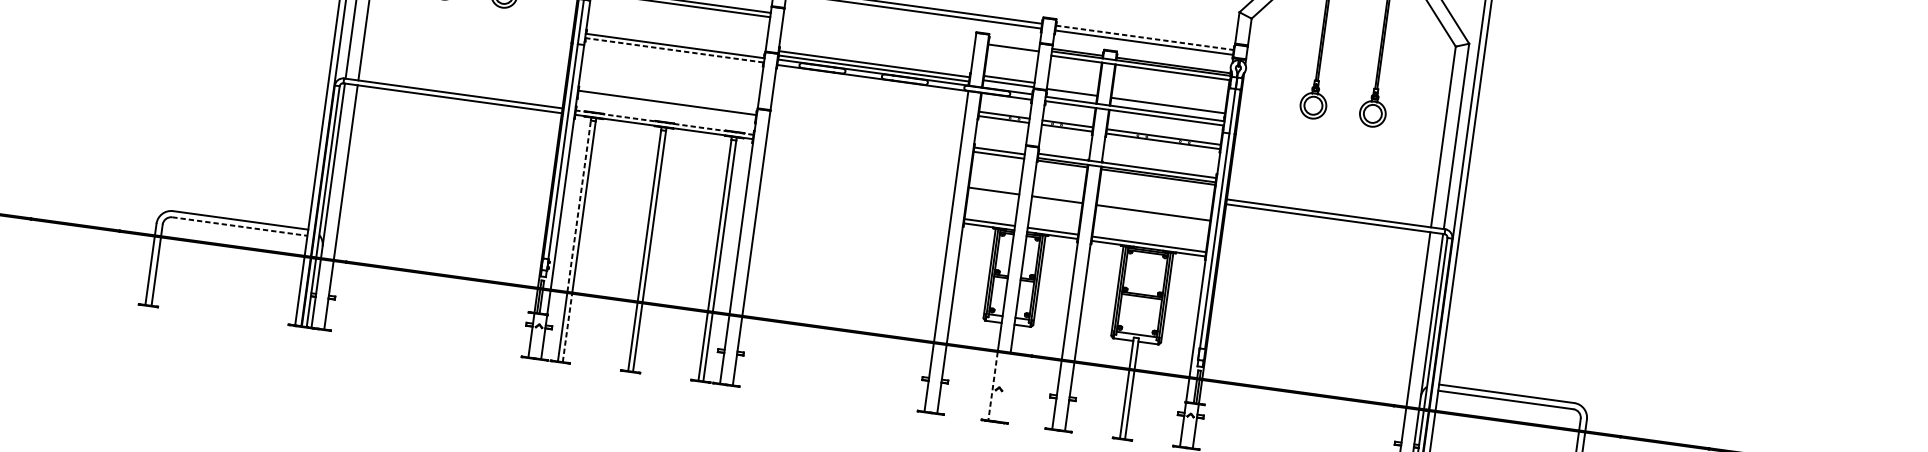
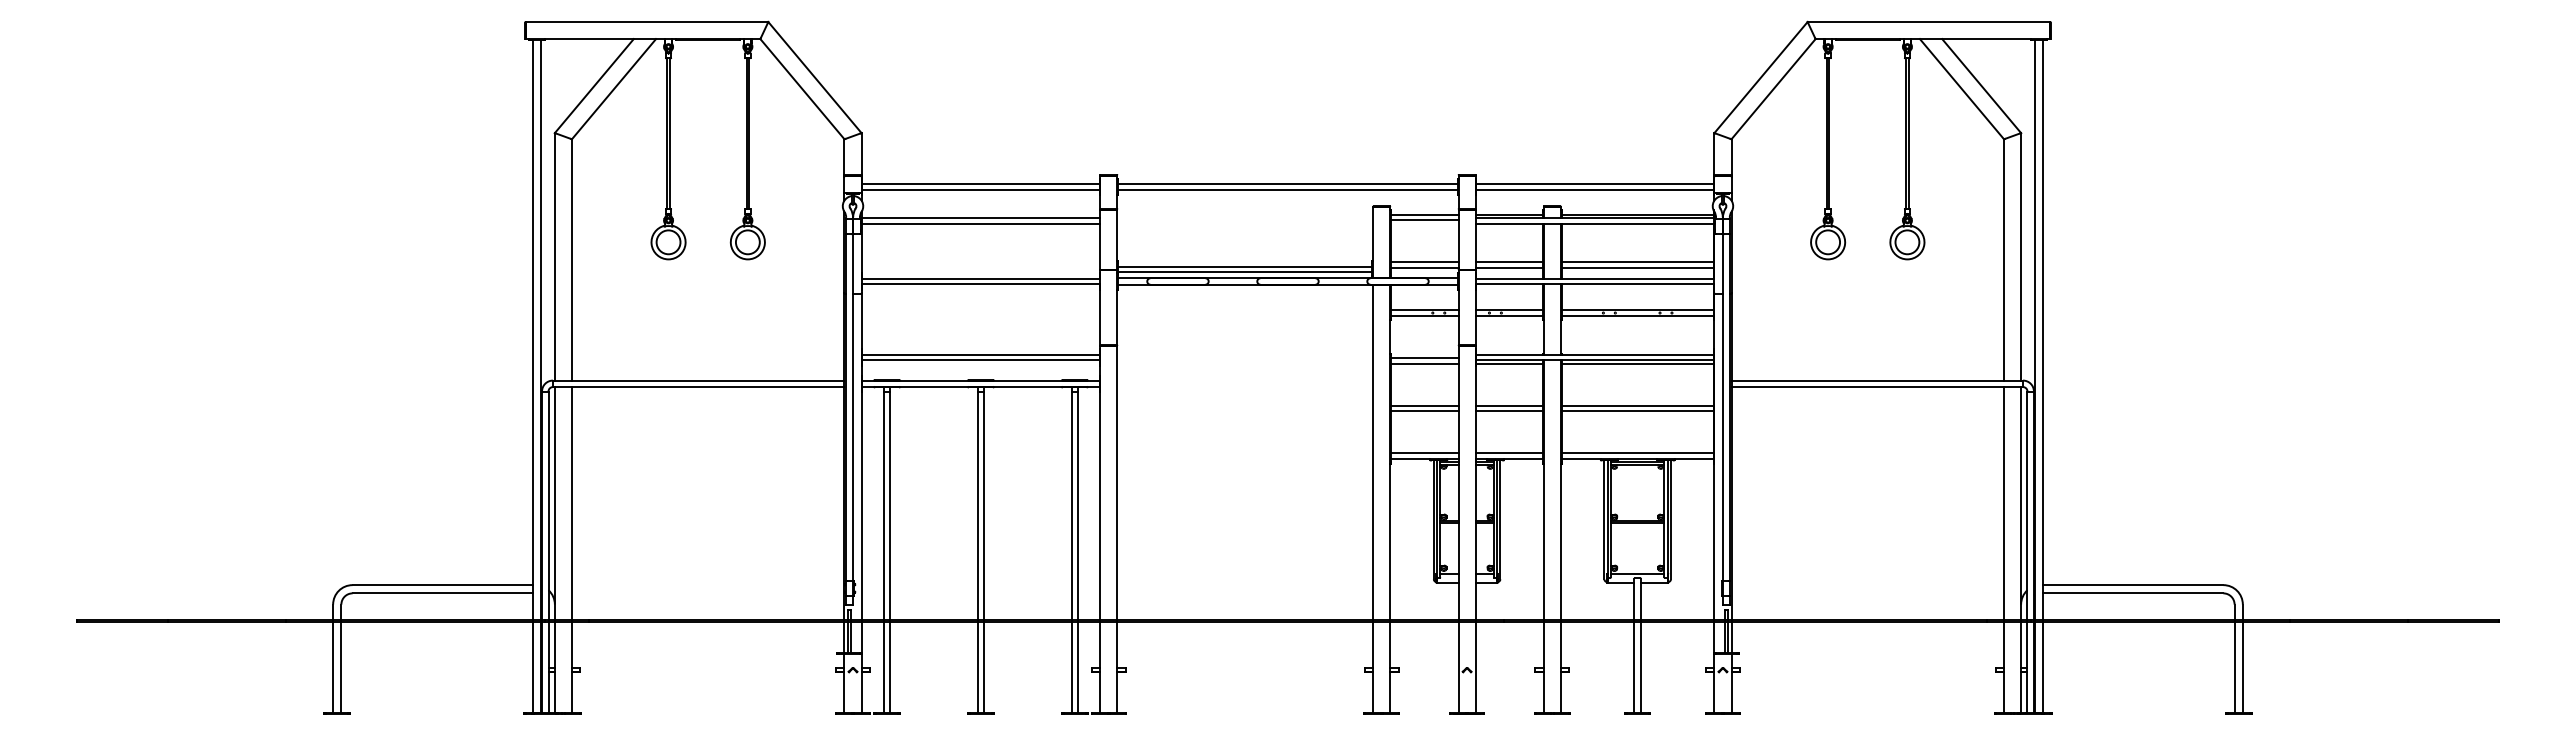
line: (1145, 37) -> (1595, 183), dashed -> solid
line: (1014, 43) -> (1424, 214), added
line: (675, 50) -> (981, 284), dashed -> solid
line: (1072, 88) -> (1509, 262), added
line: (1168, 101) -> (1637, 262), added
line: (666, 107) -> (980, 360), added
line: (664, 122) -> (980, 380), dashed -> solid
line: (994, 186) -> (1424, 405), added
line: (1058, 195) -> (1509, 405), added
line: (578, 205) -> (883, 505), dashed -> solid
line: (1153, 208) -> (1637, 405), added
line: (240, 226) -> (443, 593), dashed -> solid
line: (567, 328) -> (890, 667), dashed -> solid
line: (992, 386) -> (1458, 667), dashed -> solid
line: (1005, 388) -> (1475, 667), added

